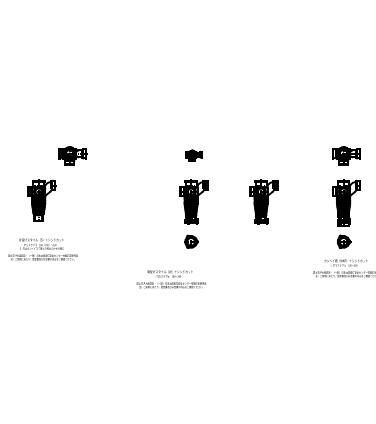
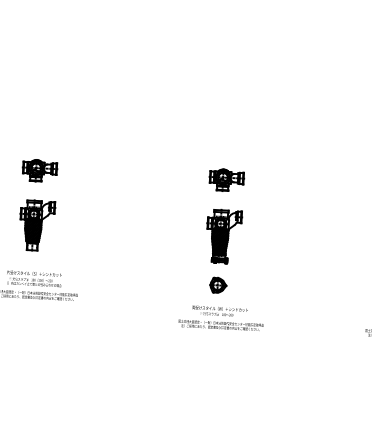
part: (72, 155) -> (39, 170), moved
part: (193, 155) -> (225, 179), size x1.67
part: (263, 201) -> (308, 240), removed
text: (171, 279) -> (221, 318), moved

